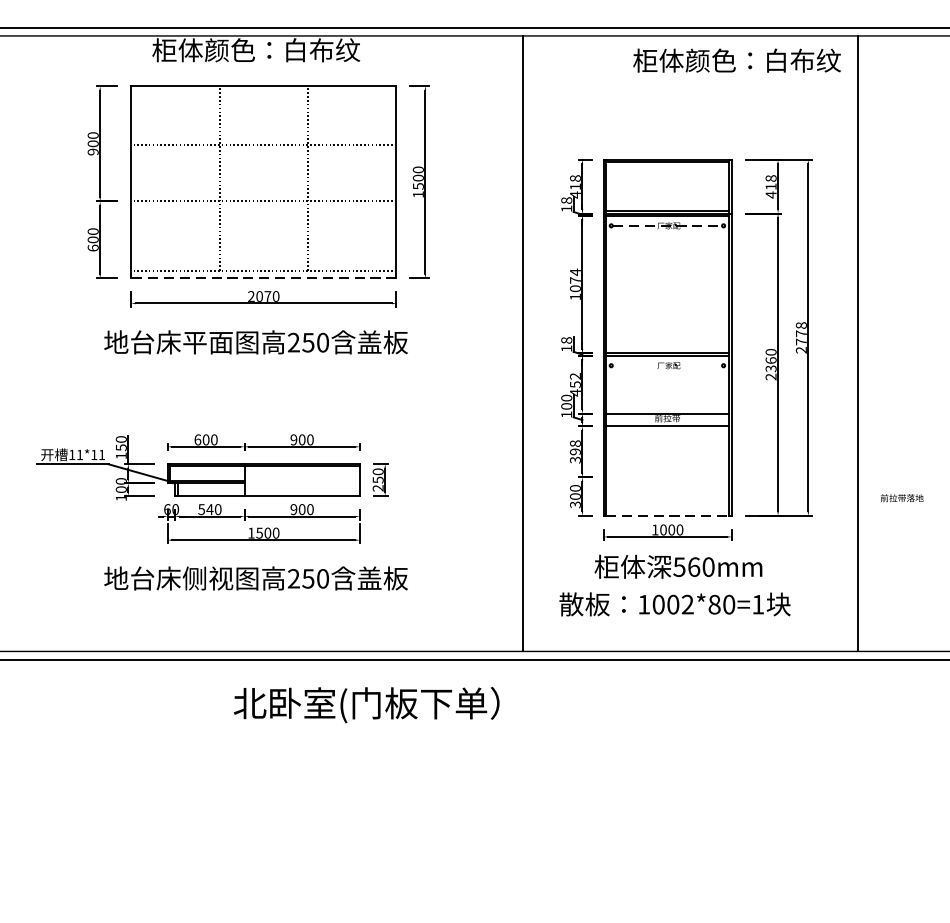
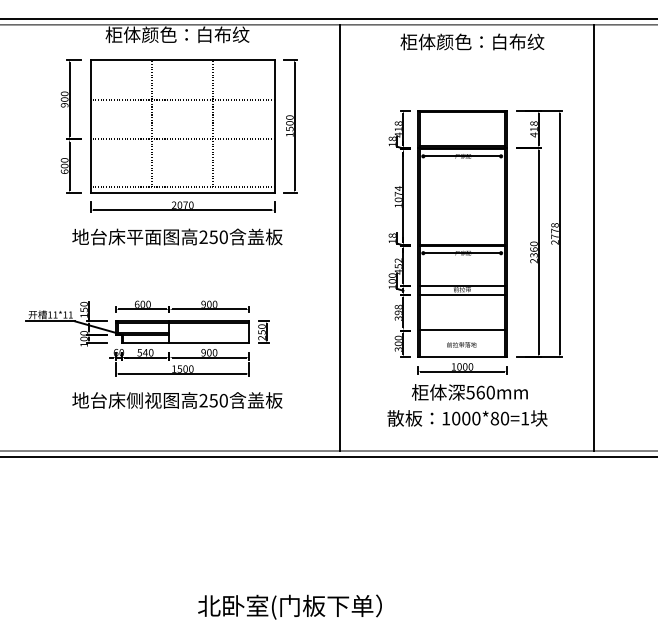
text: (737, 59) -> (472, 41), moved
line: (667, 226) -> (462, 156), dashed -> solid
line: (263, 278) -> (182, 192), dashed -> solid
line: (523, 343) -> (340, 237), moved
line: (667, 366) -> (462, 253), added
line: (667, 477) -> (462, 330), added
text: (901, 497) -> (461, 344), moved
line: (667, 516) -> (462, 357), dashed -> solid
text: (688, 604) -> (476, 418), 1002*80=1 -> 1000*80=1
text: (365, 704) -> (289, 606), moved

